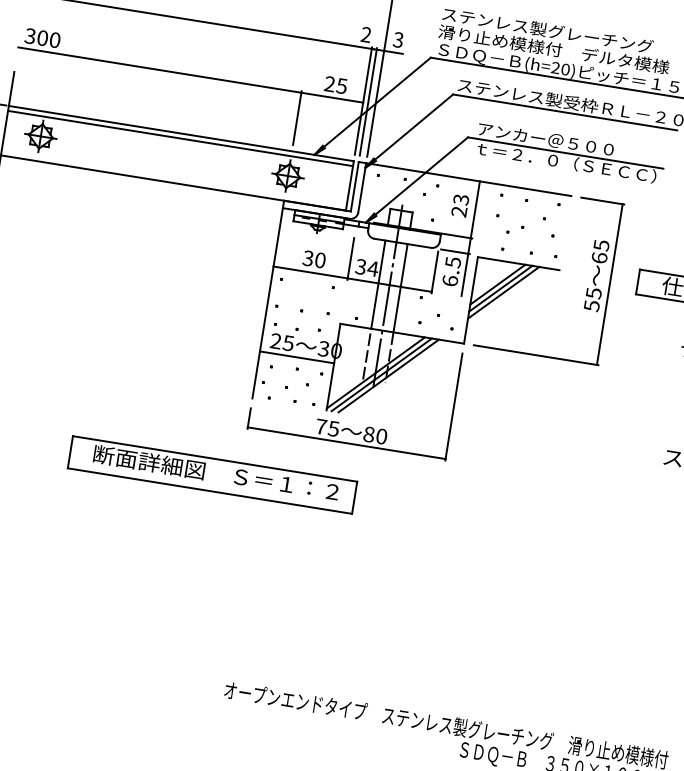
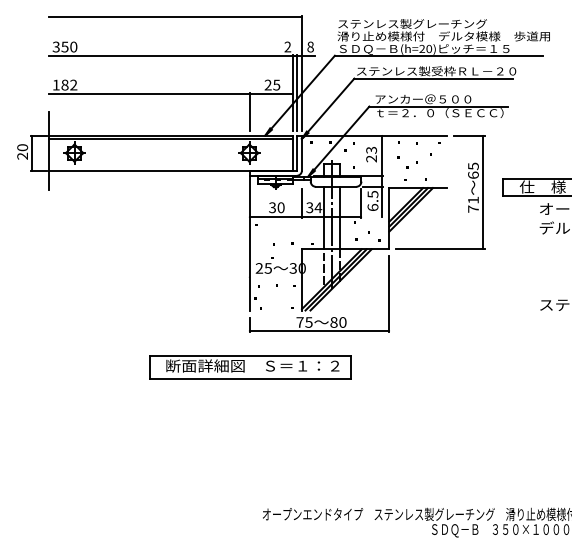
text: (42, 37) -> (64, 84), 300 -> 182
text: (398, 39) -> (310, 46), 3 -> 8
text: (592, 299) -> (473, 204), 55 -> 71
line: (296, 357) -> (275, 277), removed
part: (212, 474) -> (250, 367), moved

